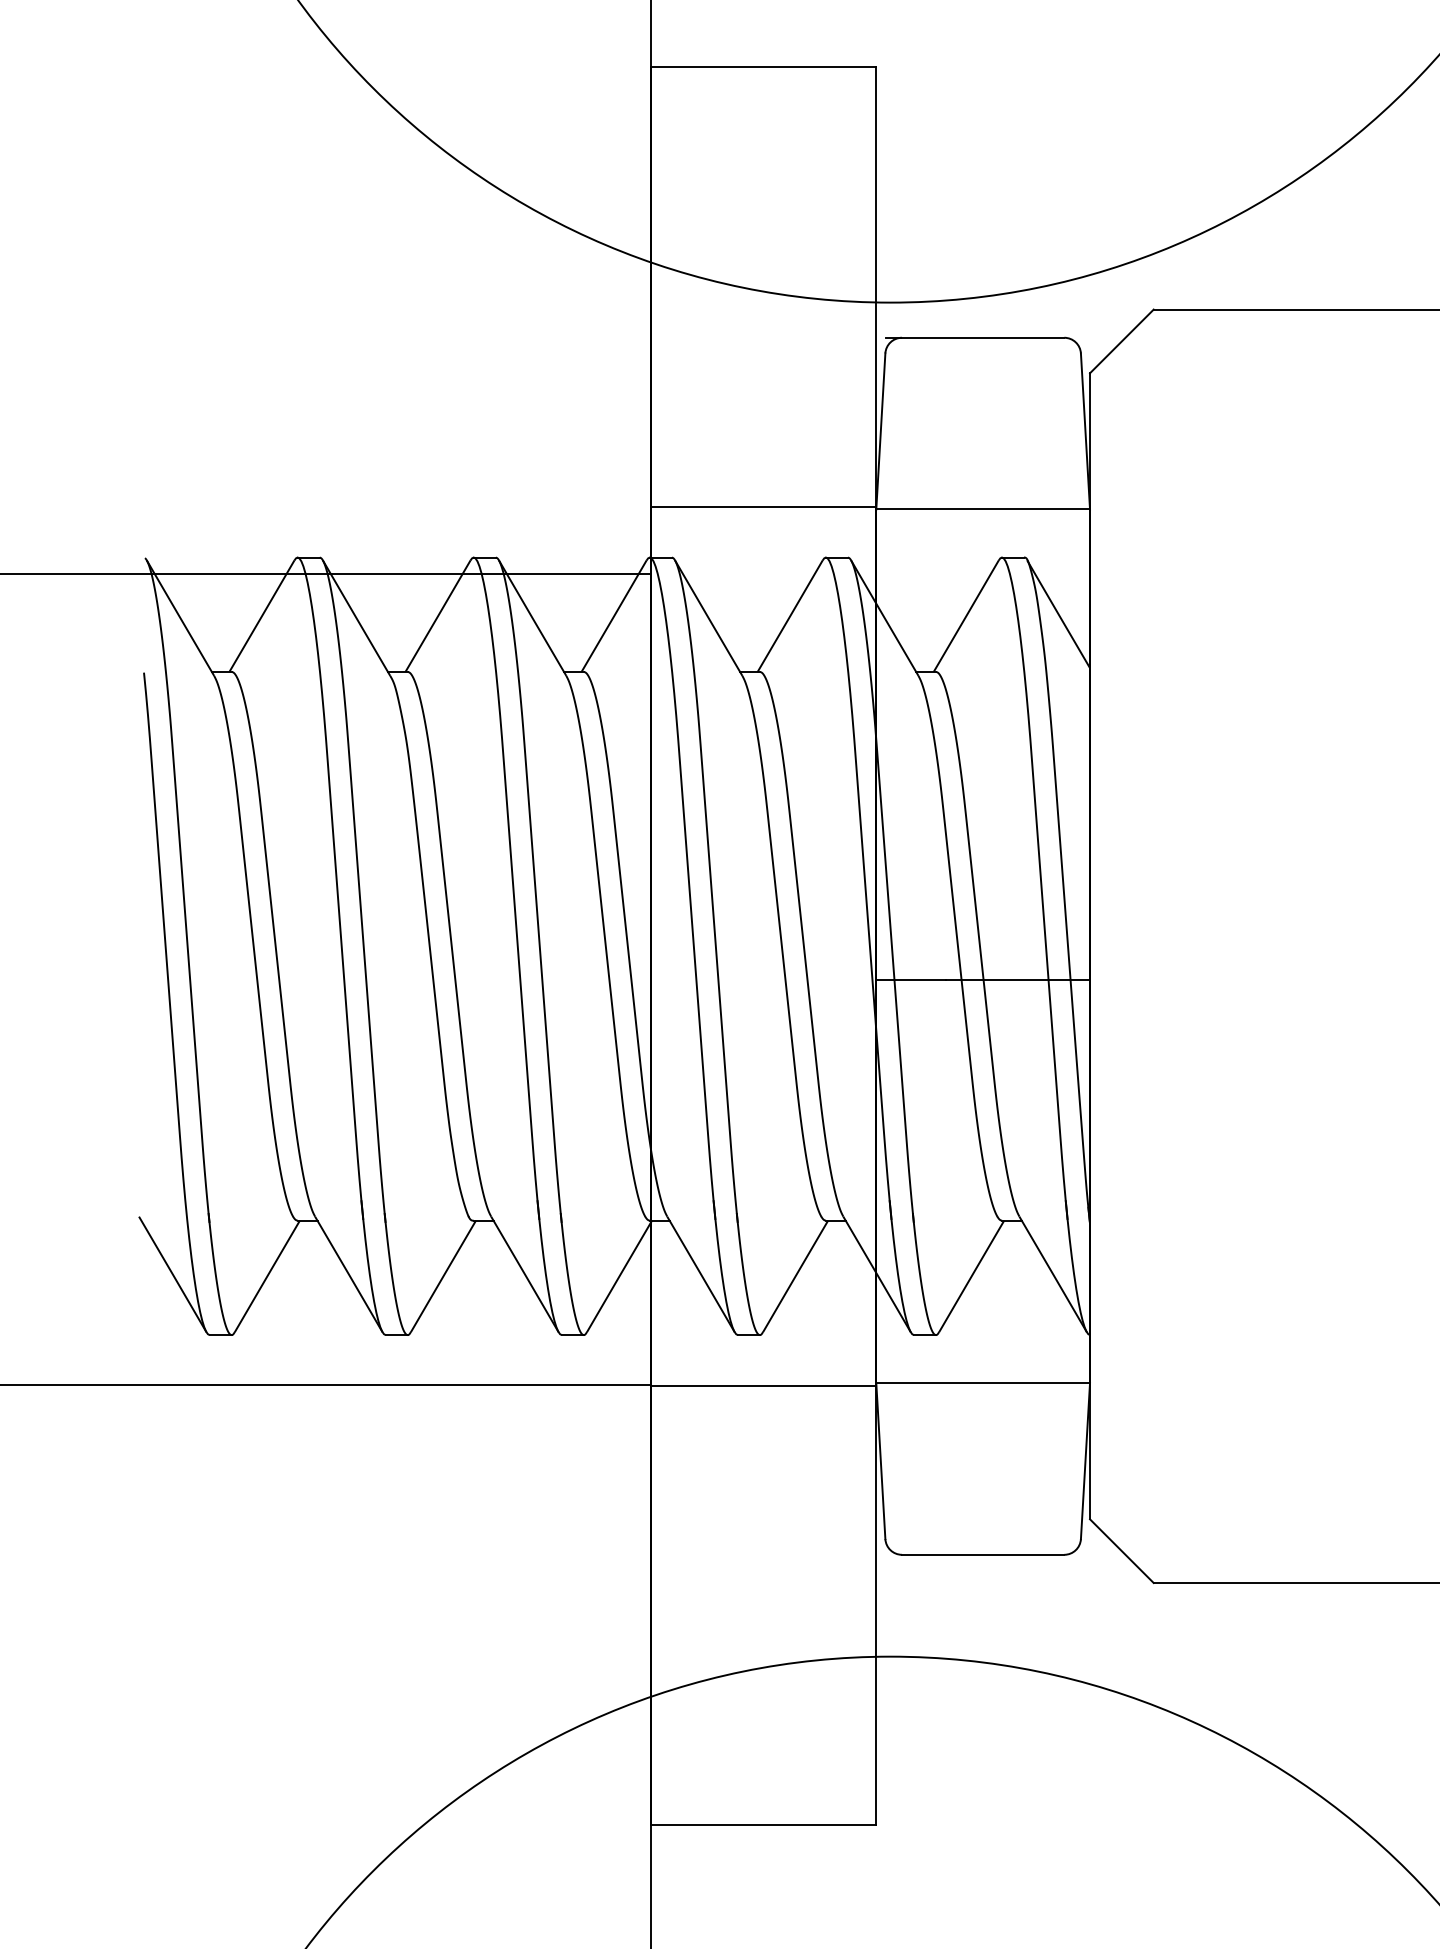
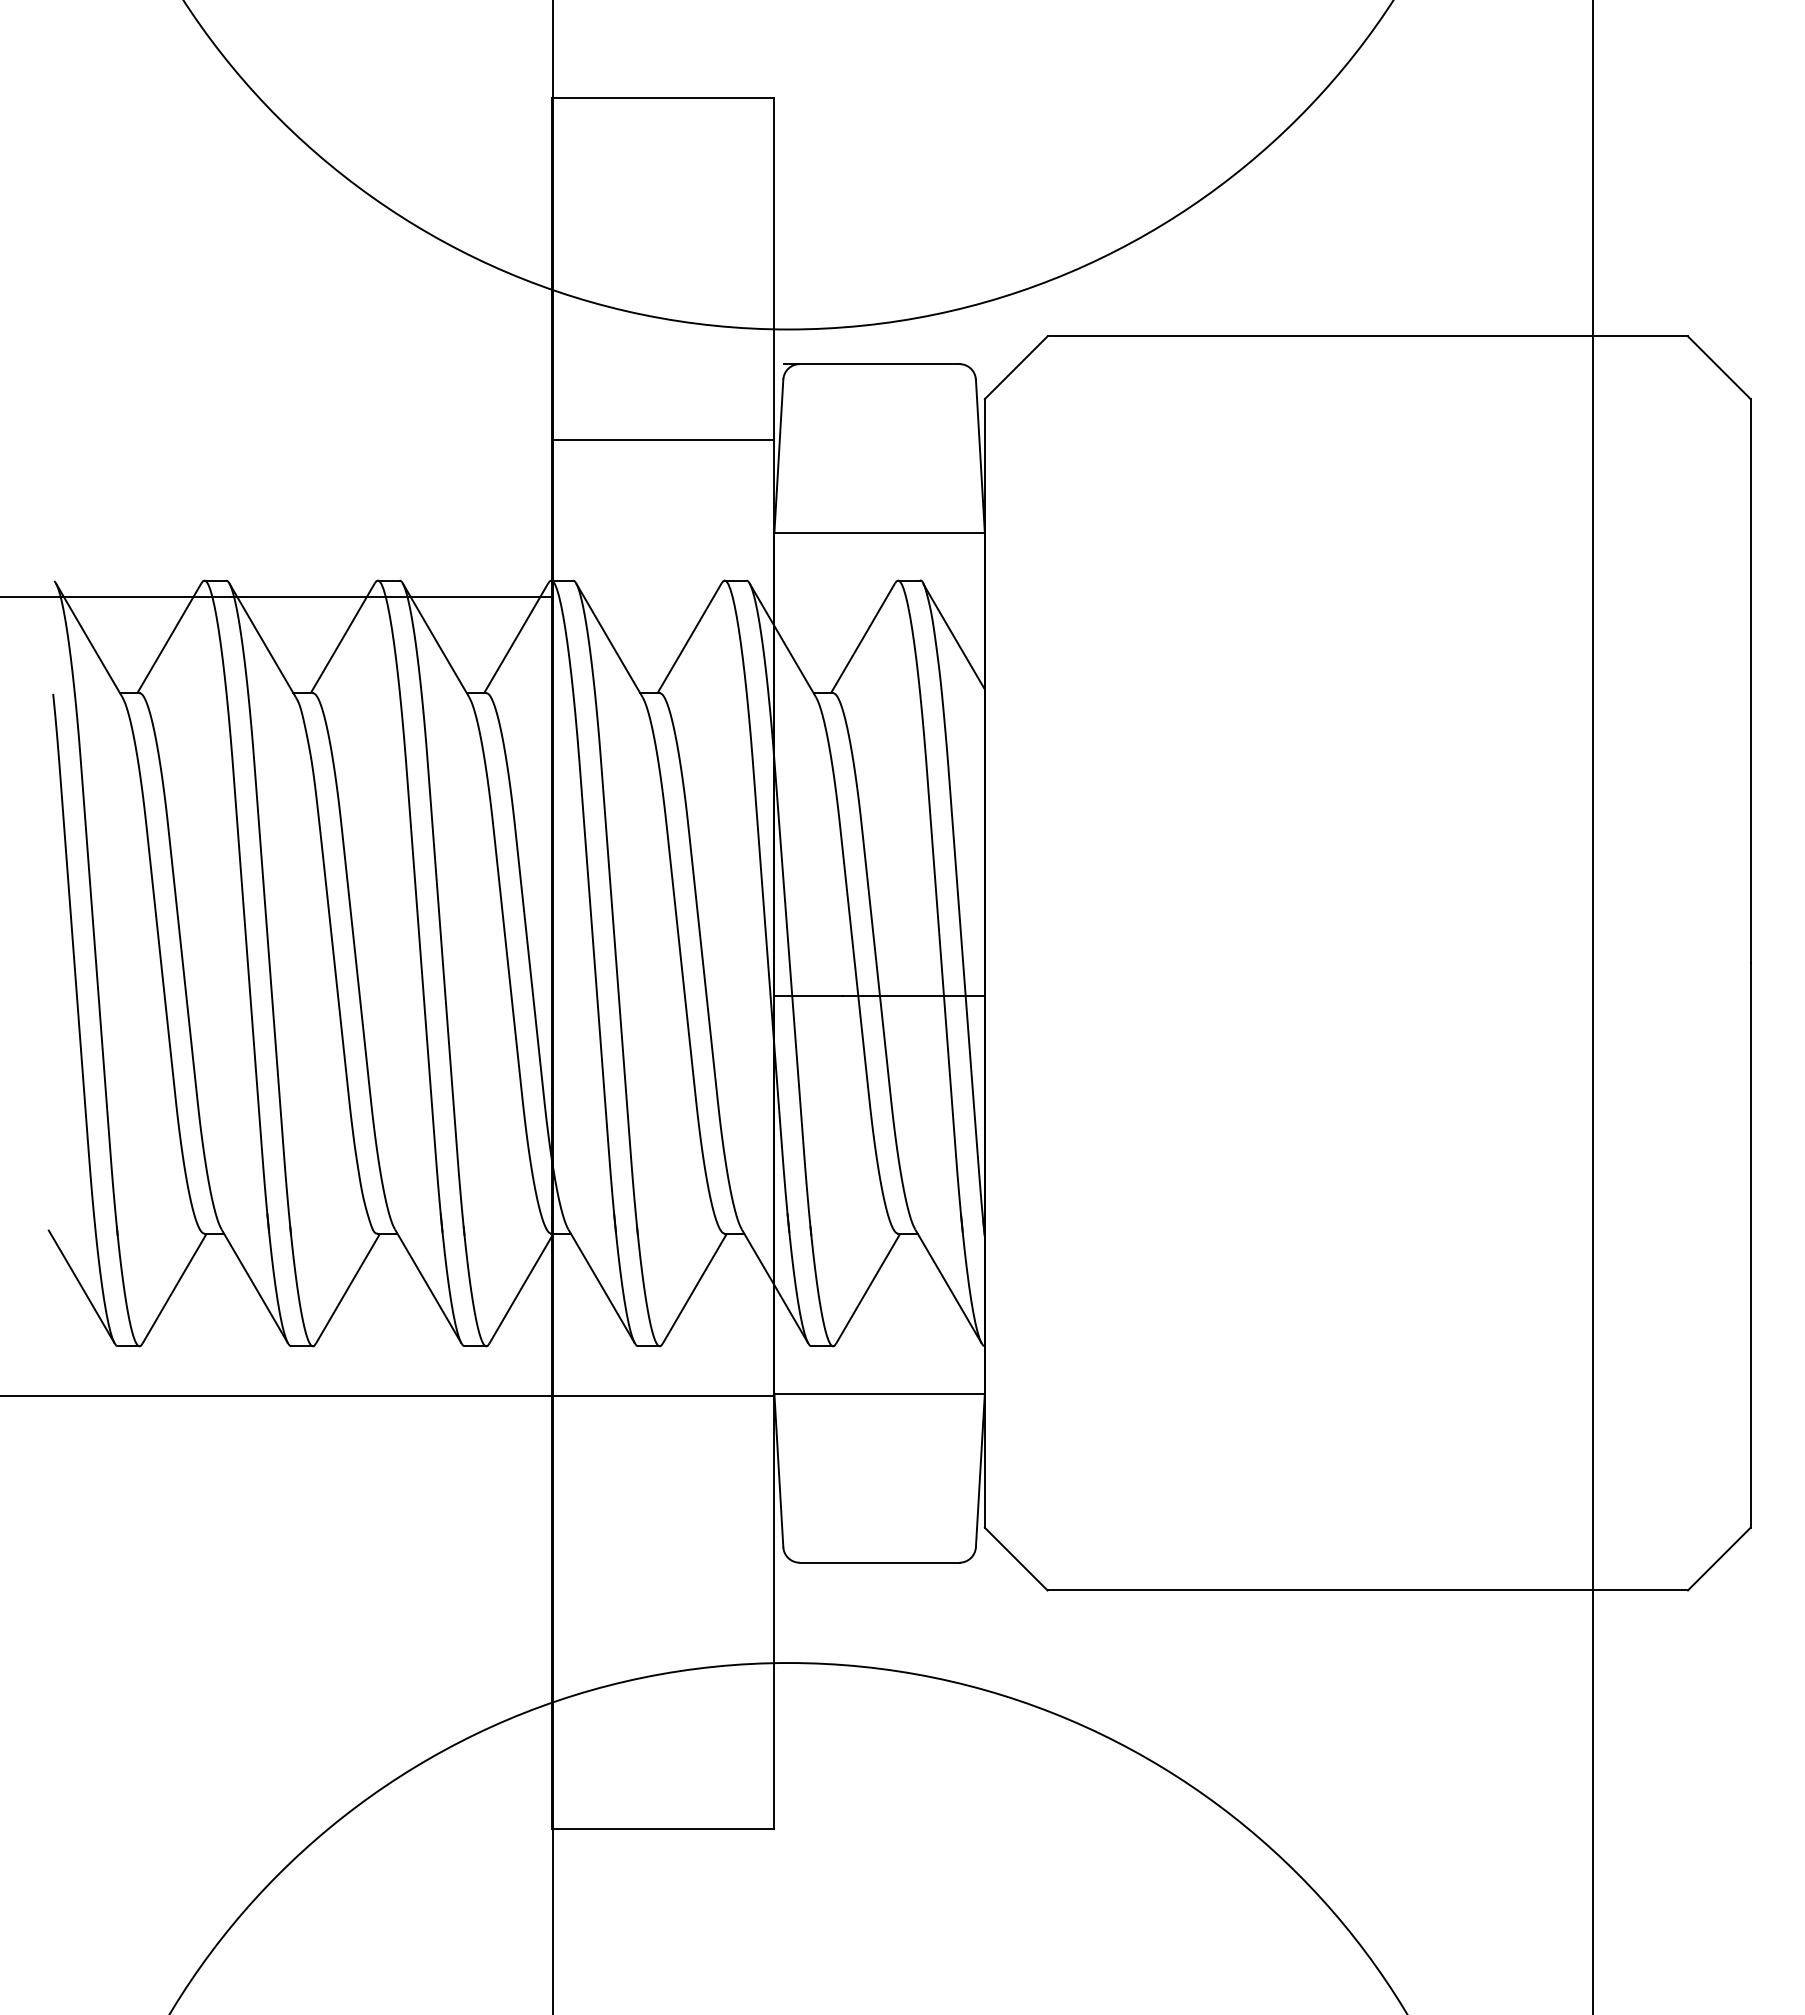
line: (763, 506) -> (663, 439), moved

